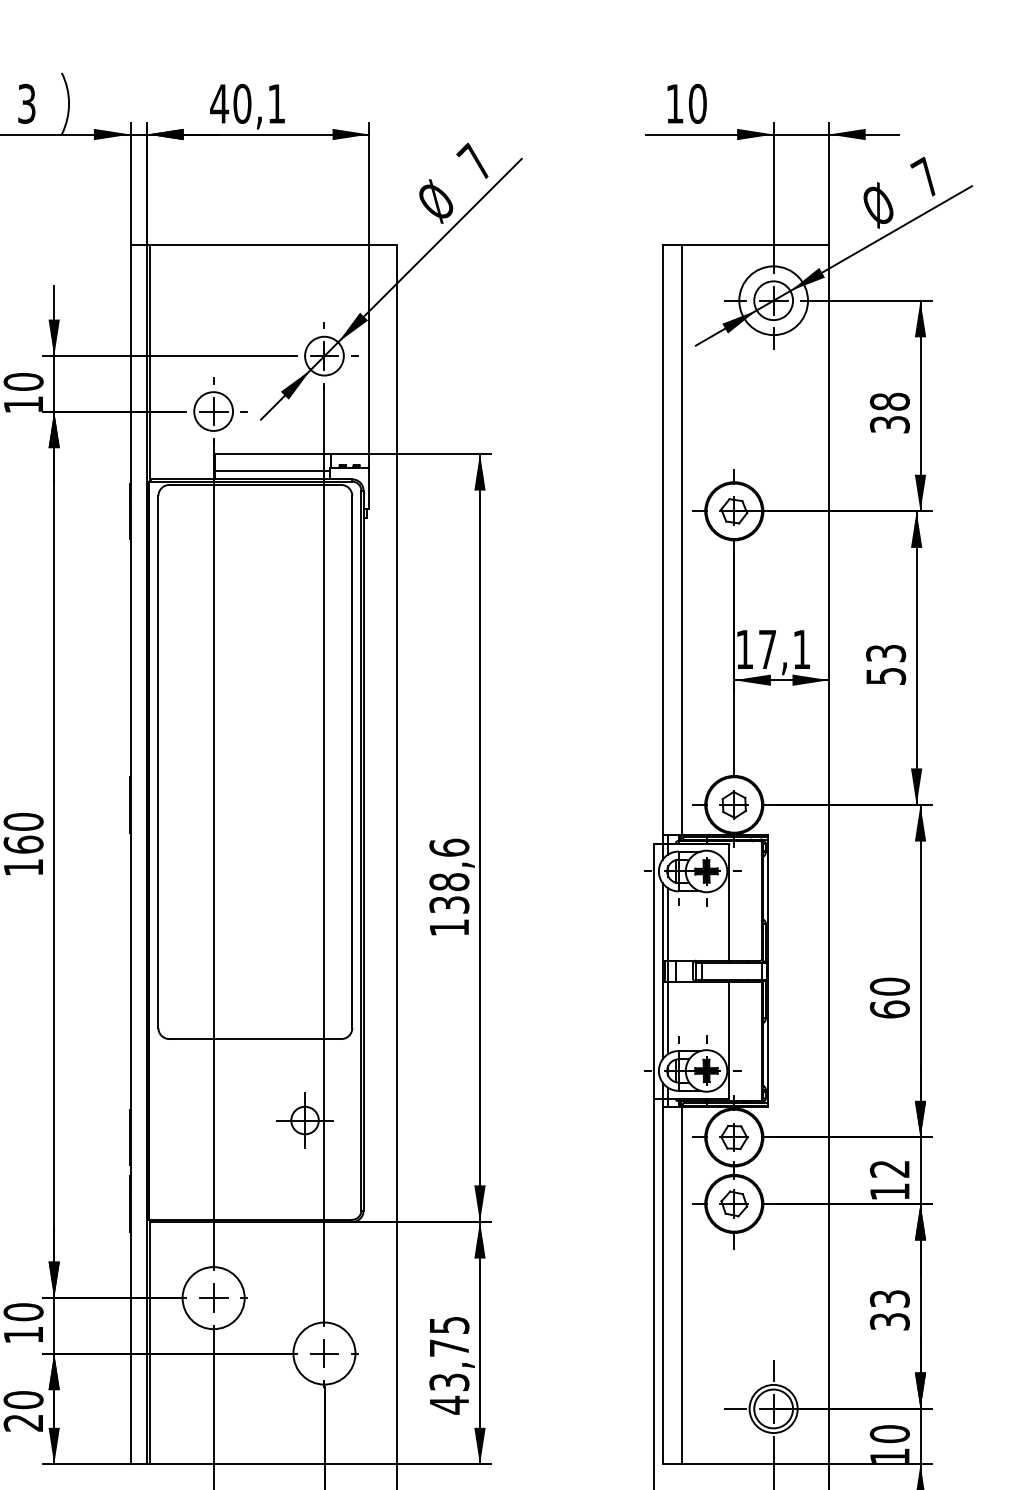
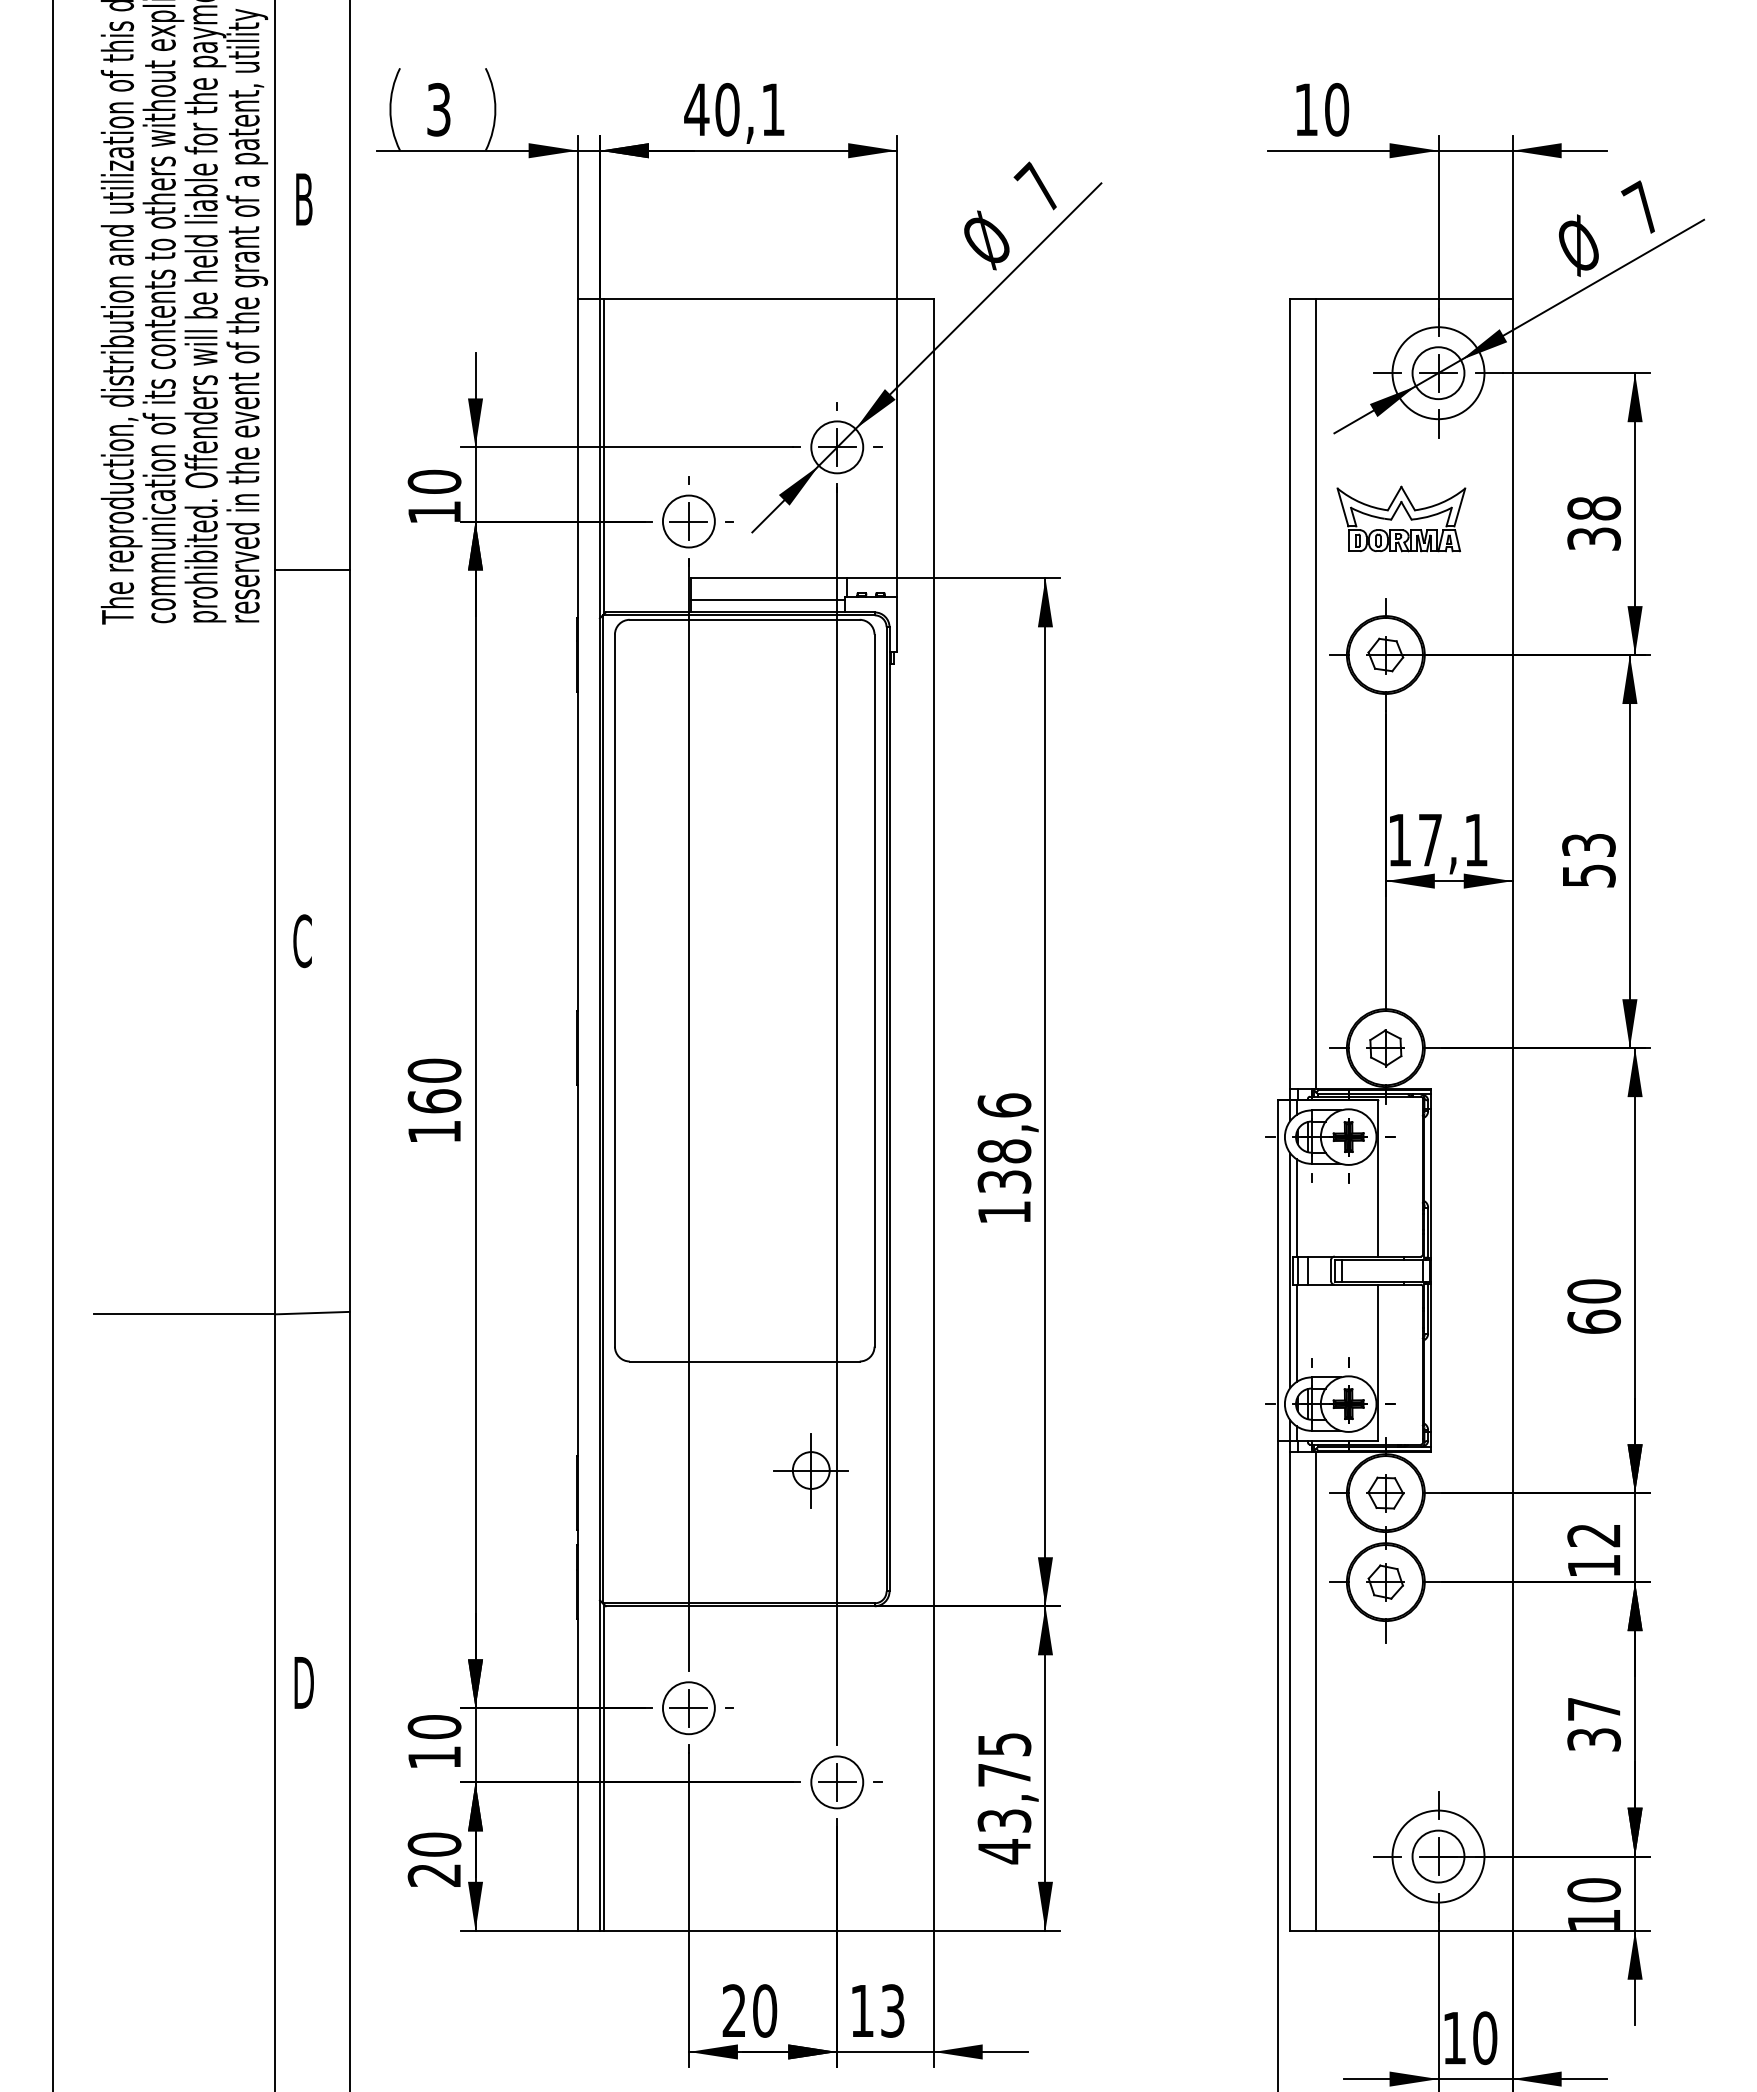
part: (749, 405) -> (1406, 513), added
circle: (213, 1298) -> (688, 1708), size x0.62
text: (890, 1298) -> (1594, 1708), 33 -> 37
circle: (324, 1353) -> (837, 1782), size x0.62
circle: (773, 1408) -> (1438, 1856), size x1.43

